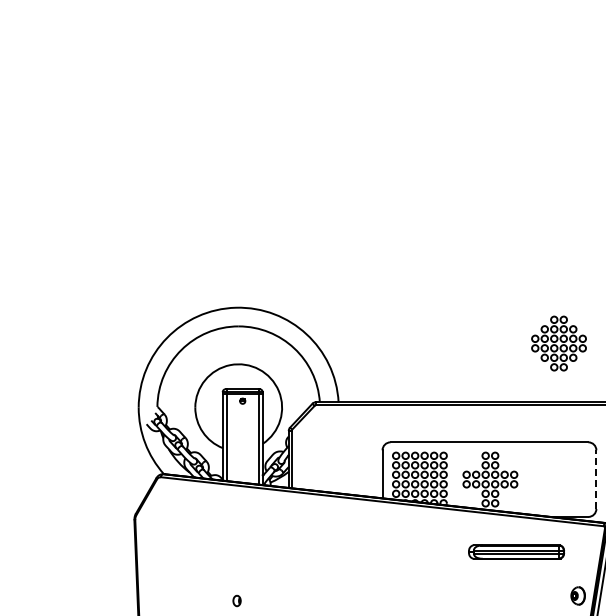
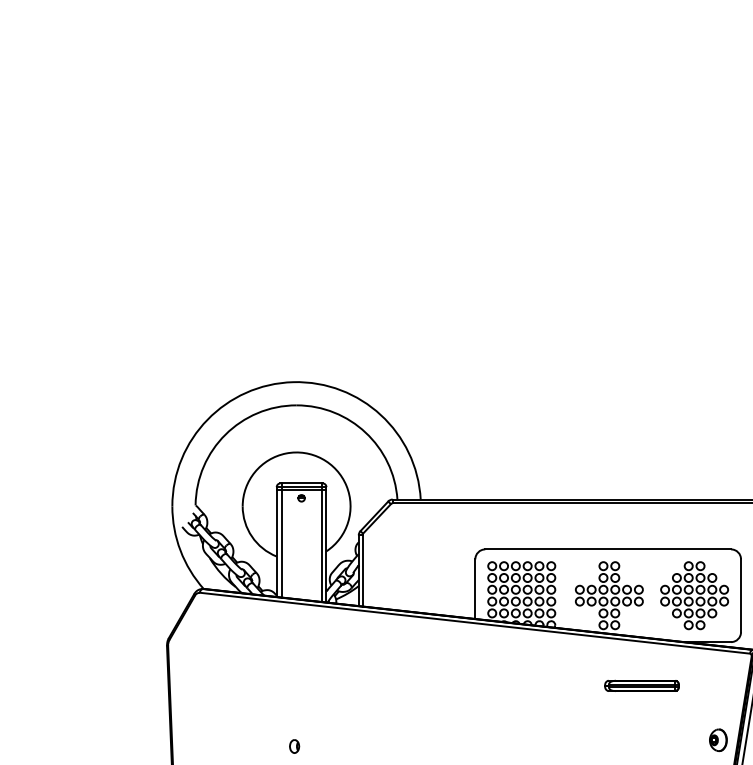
part: (558, 343) -> (693, 595), moved
line: (596, 479) -> (741, 595), dashed -> solid
part: (516, 552) -> (641, 686), size x0.62

